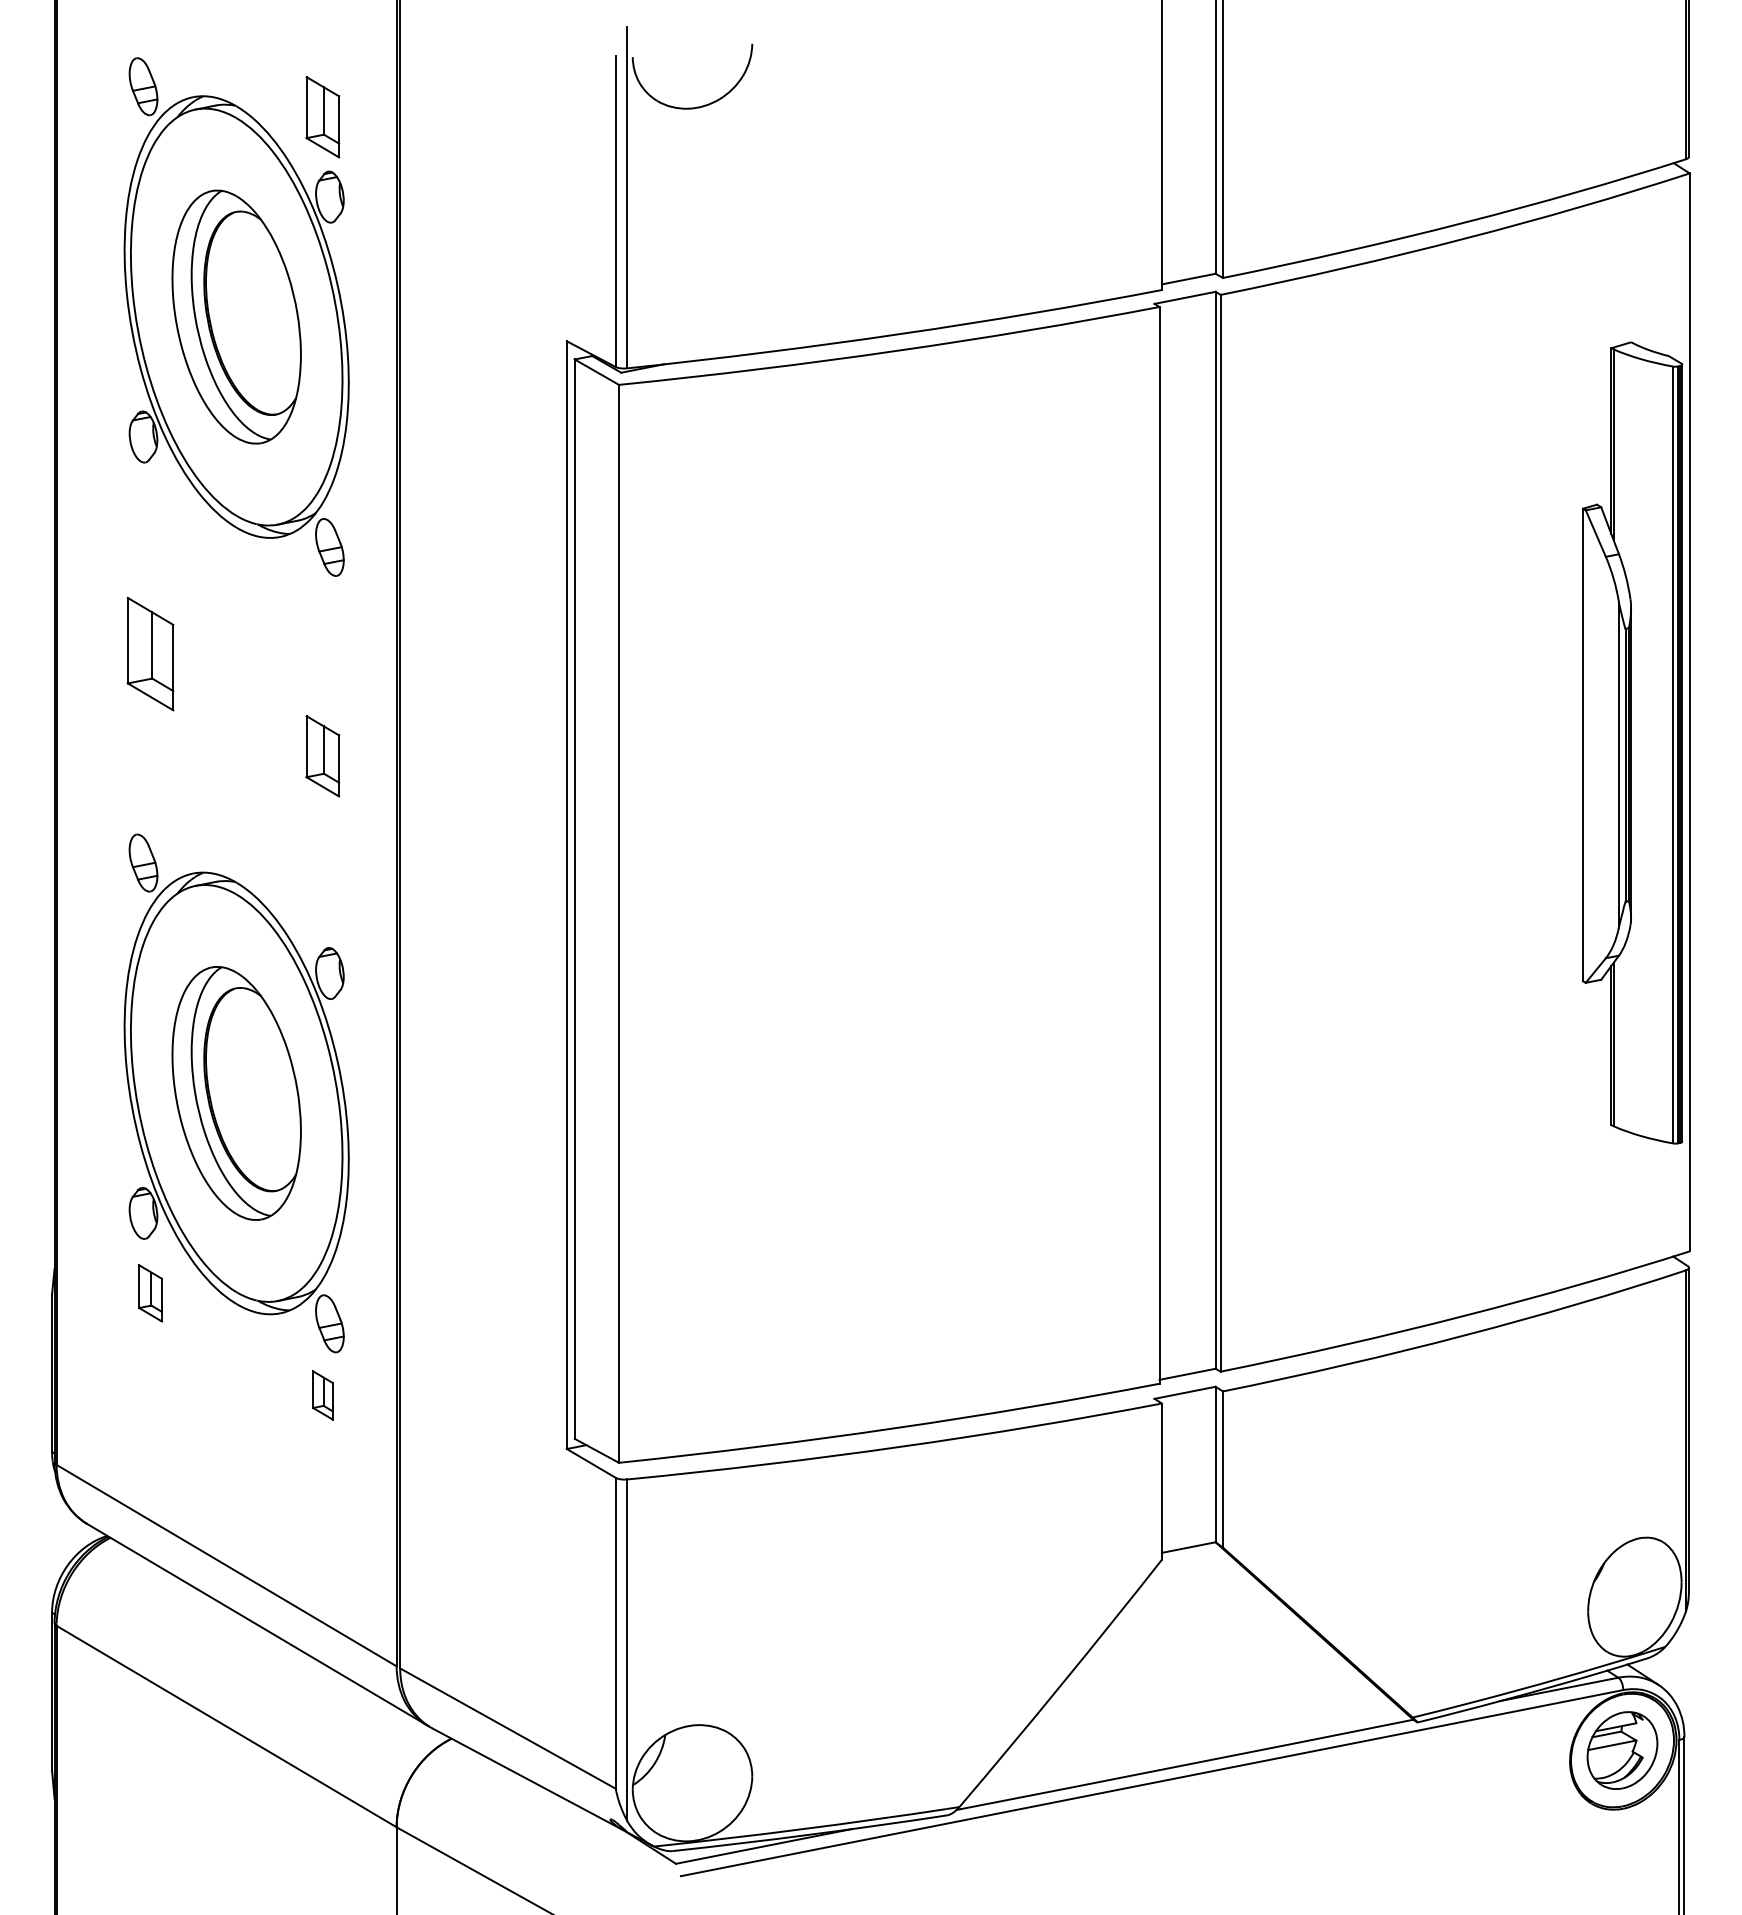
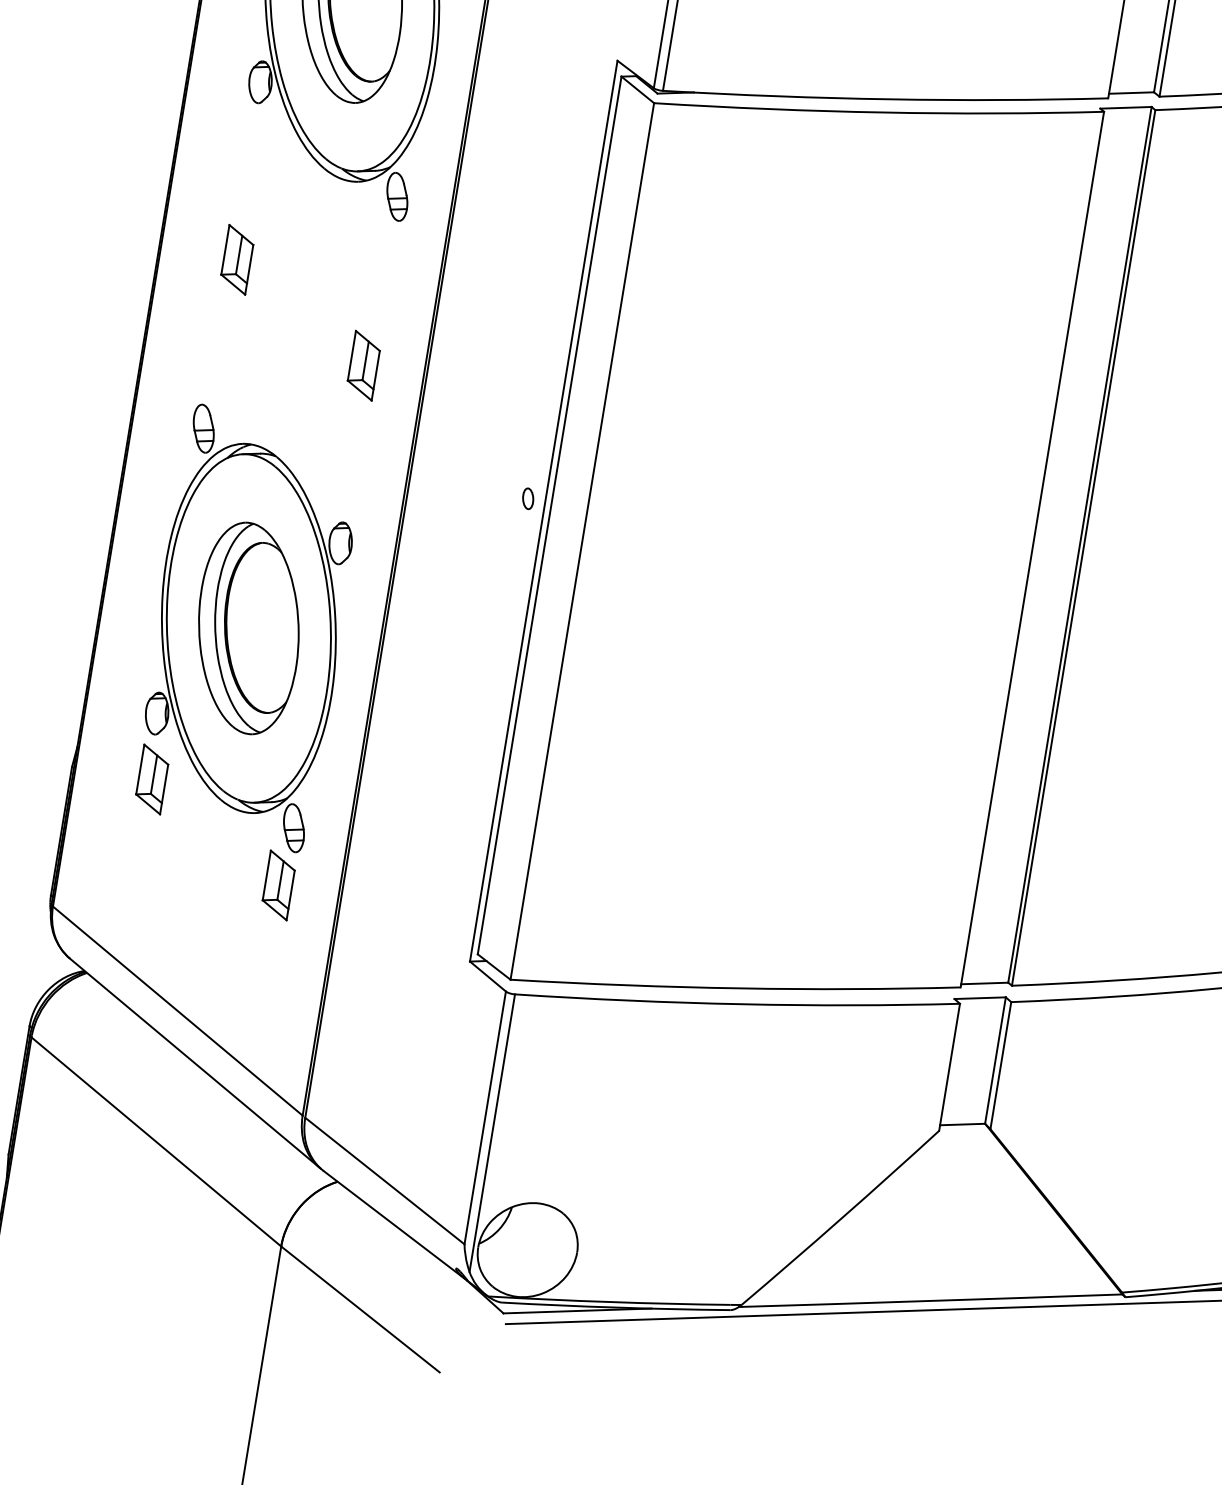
part: (150, 654) -> (237, 260), size x0.71
part: (545, 883) -> (527, 498), added
part: (150, 1293) -> (152, 779), size x1.43
part: (322, 1395) -> (278, 885), size x1.67

